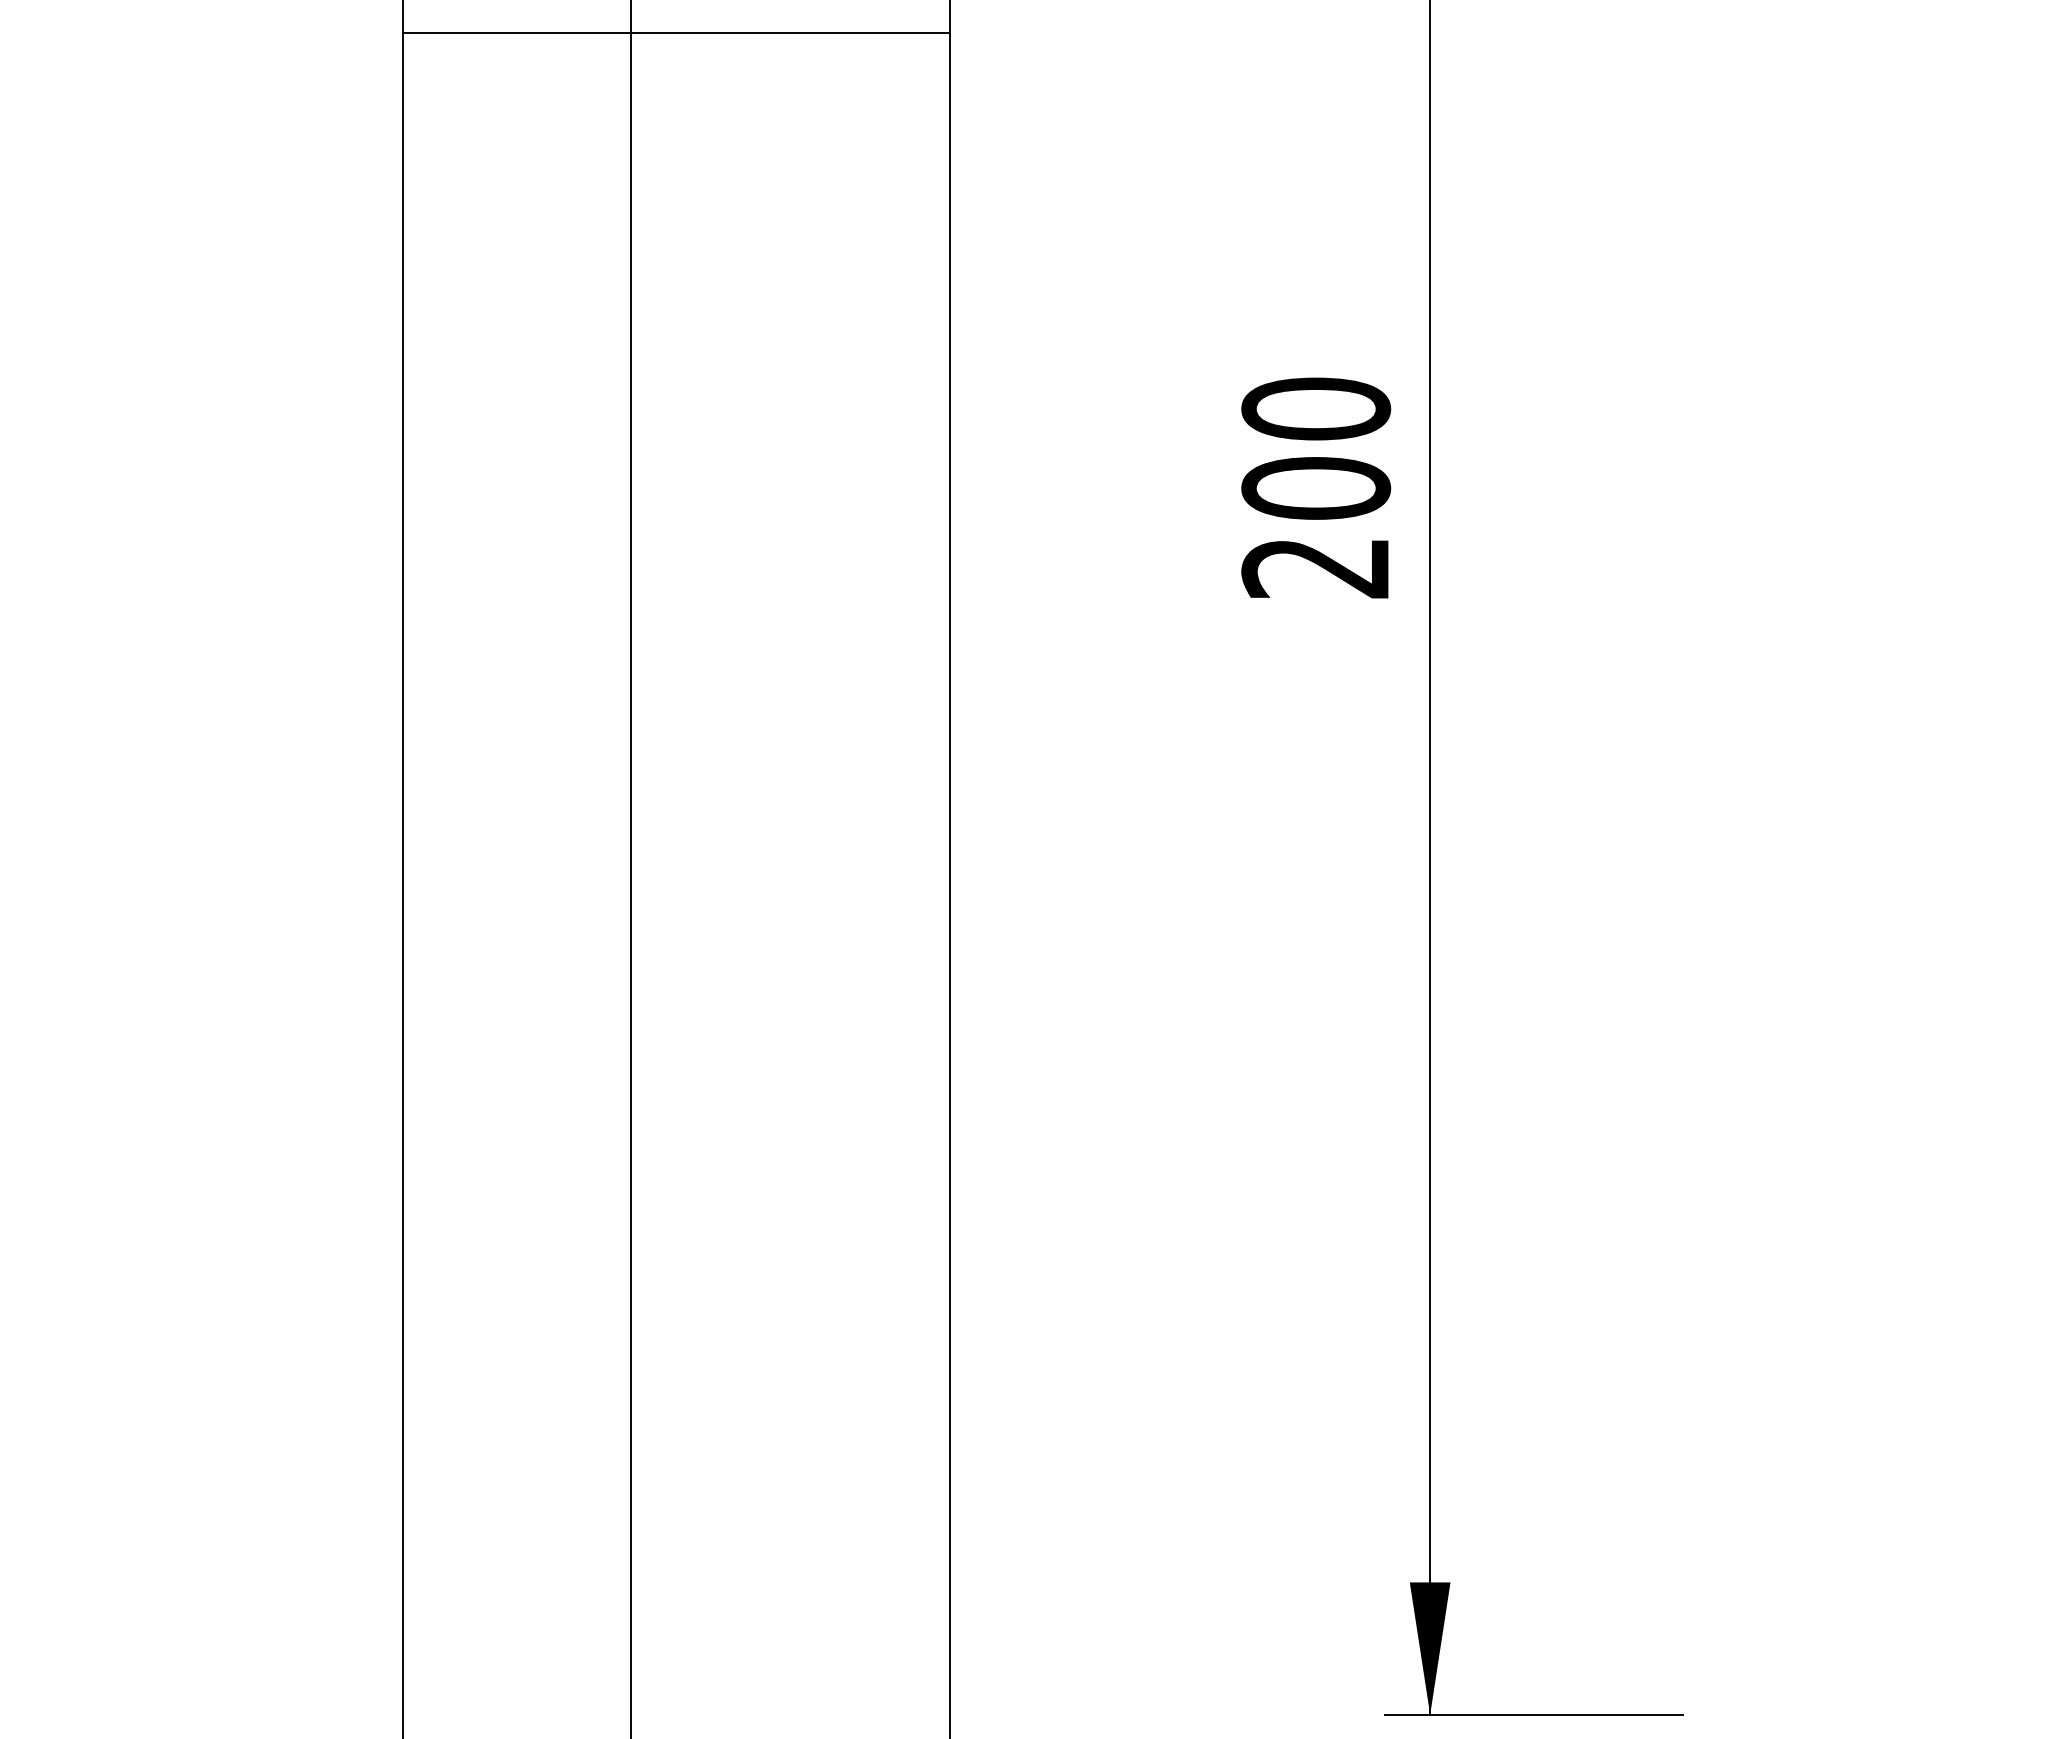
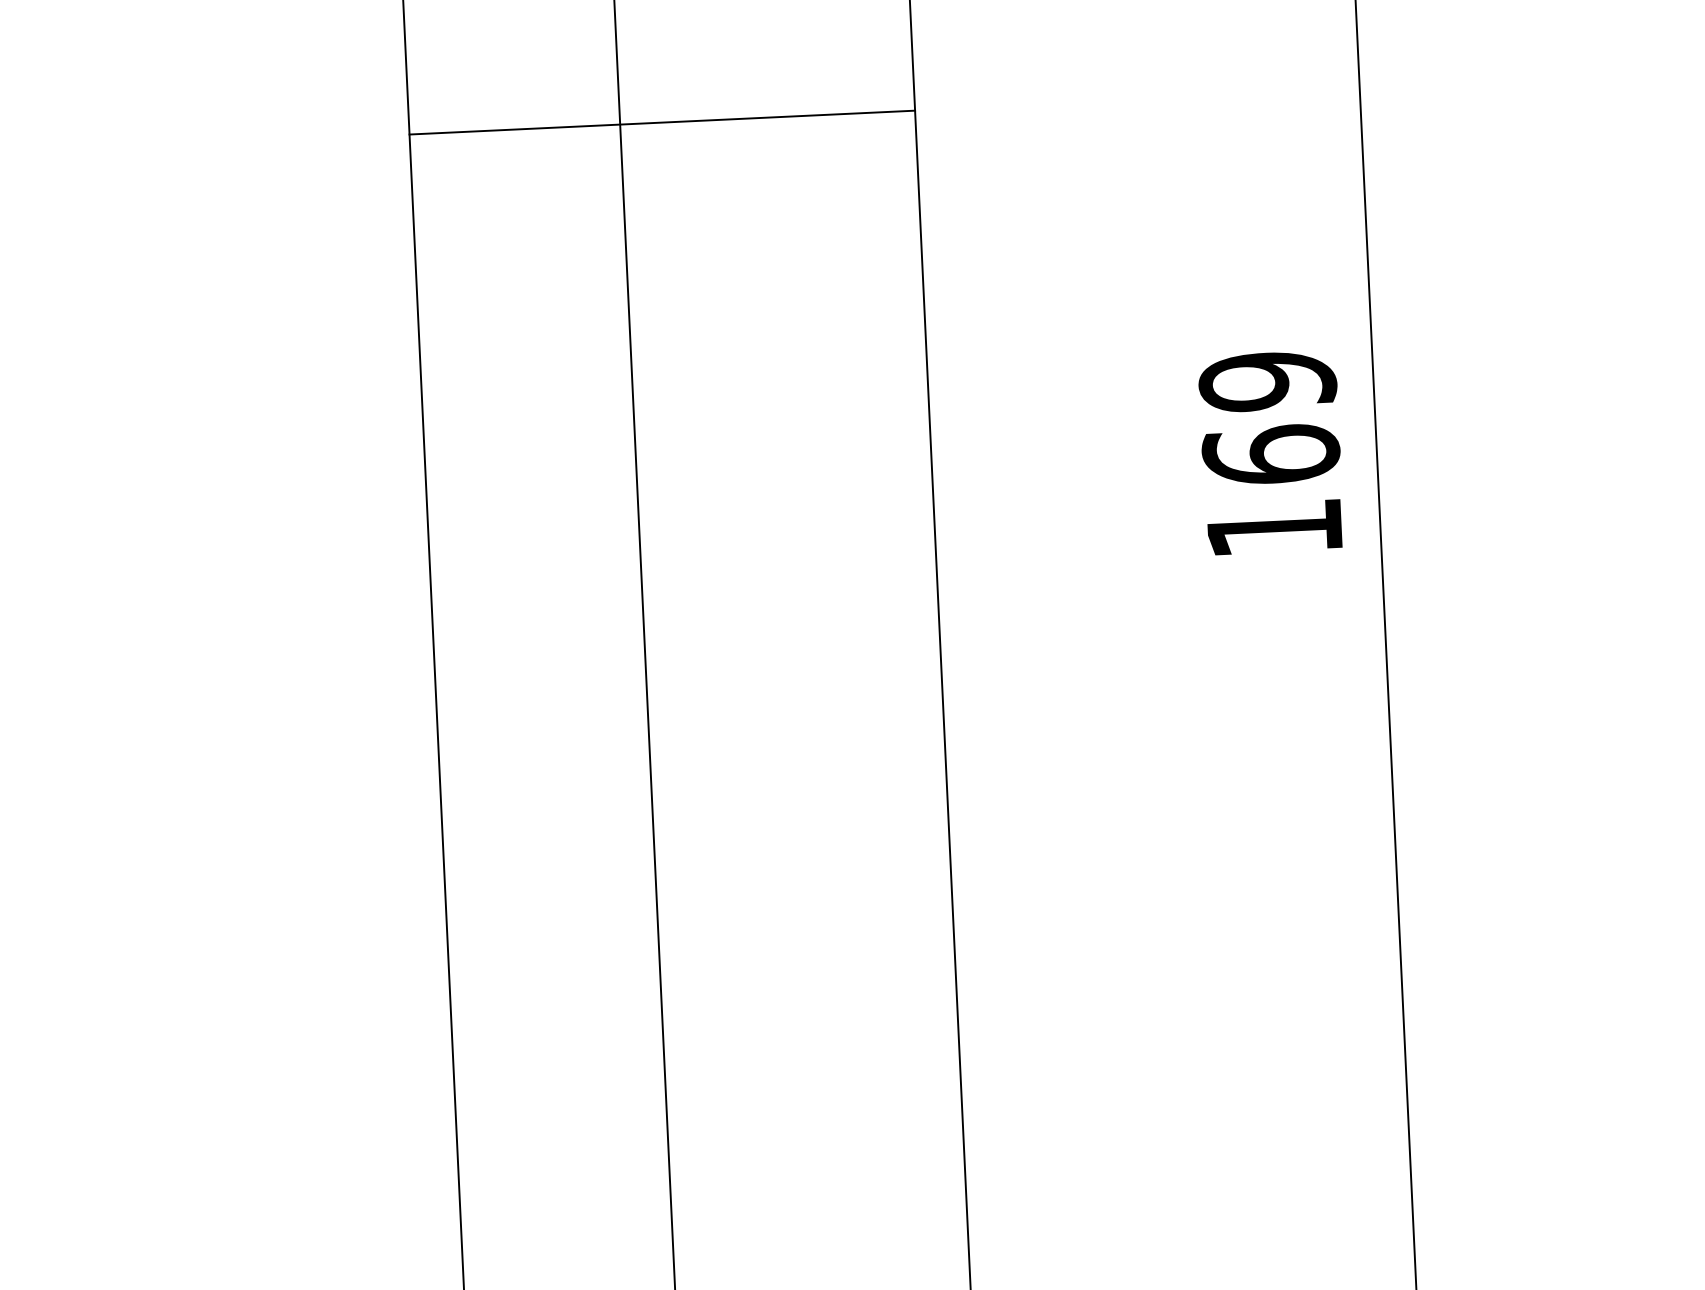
line: (676, 33) -> (662, 122), moved
text: (1316, 487) -> (1271, 454), 200 -> 169

